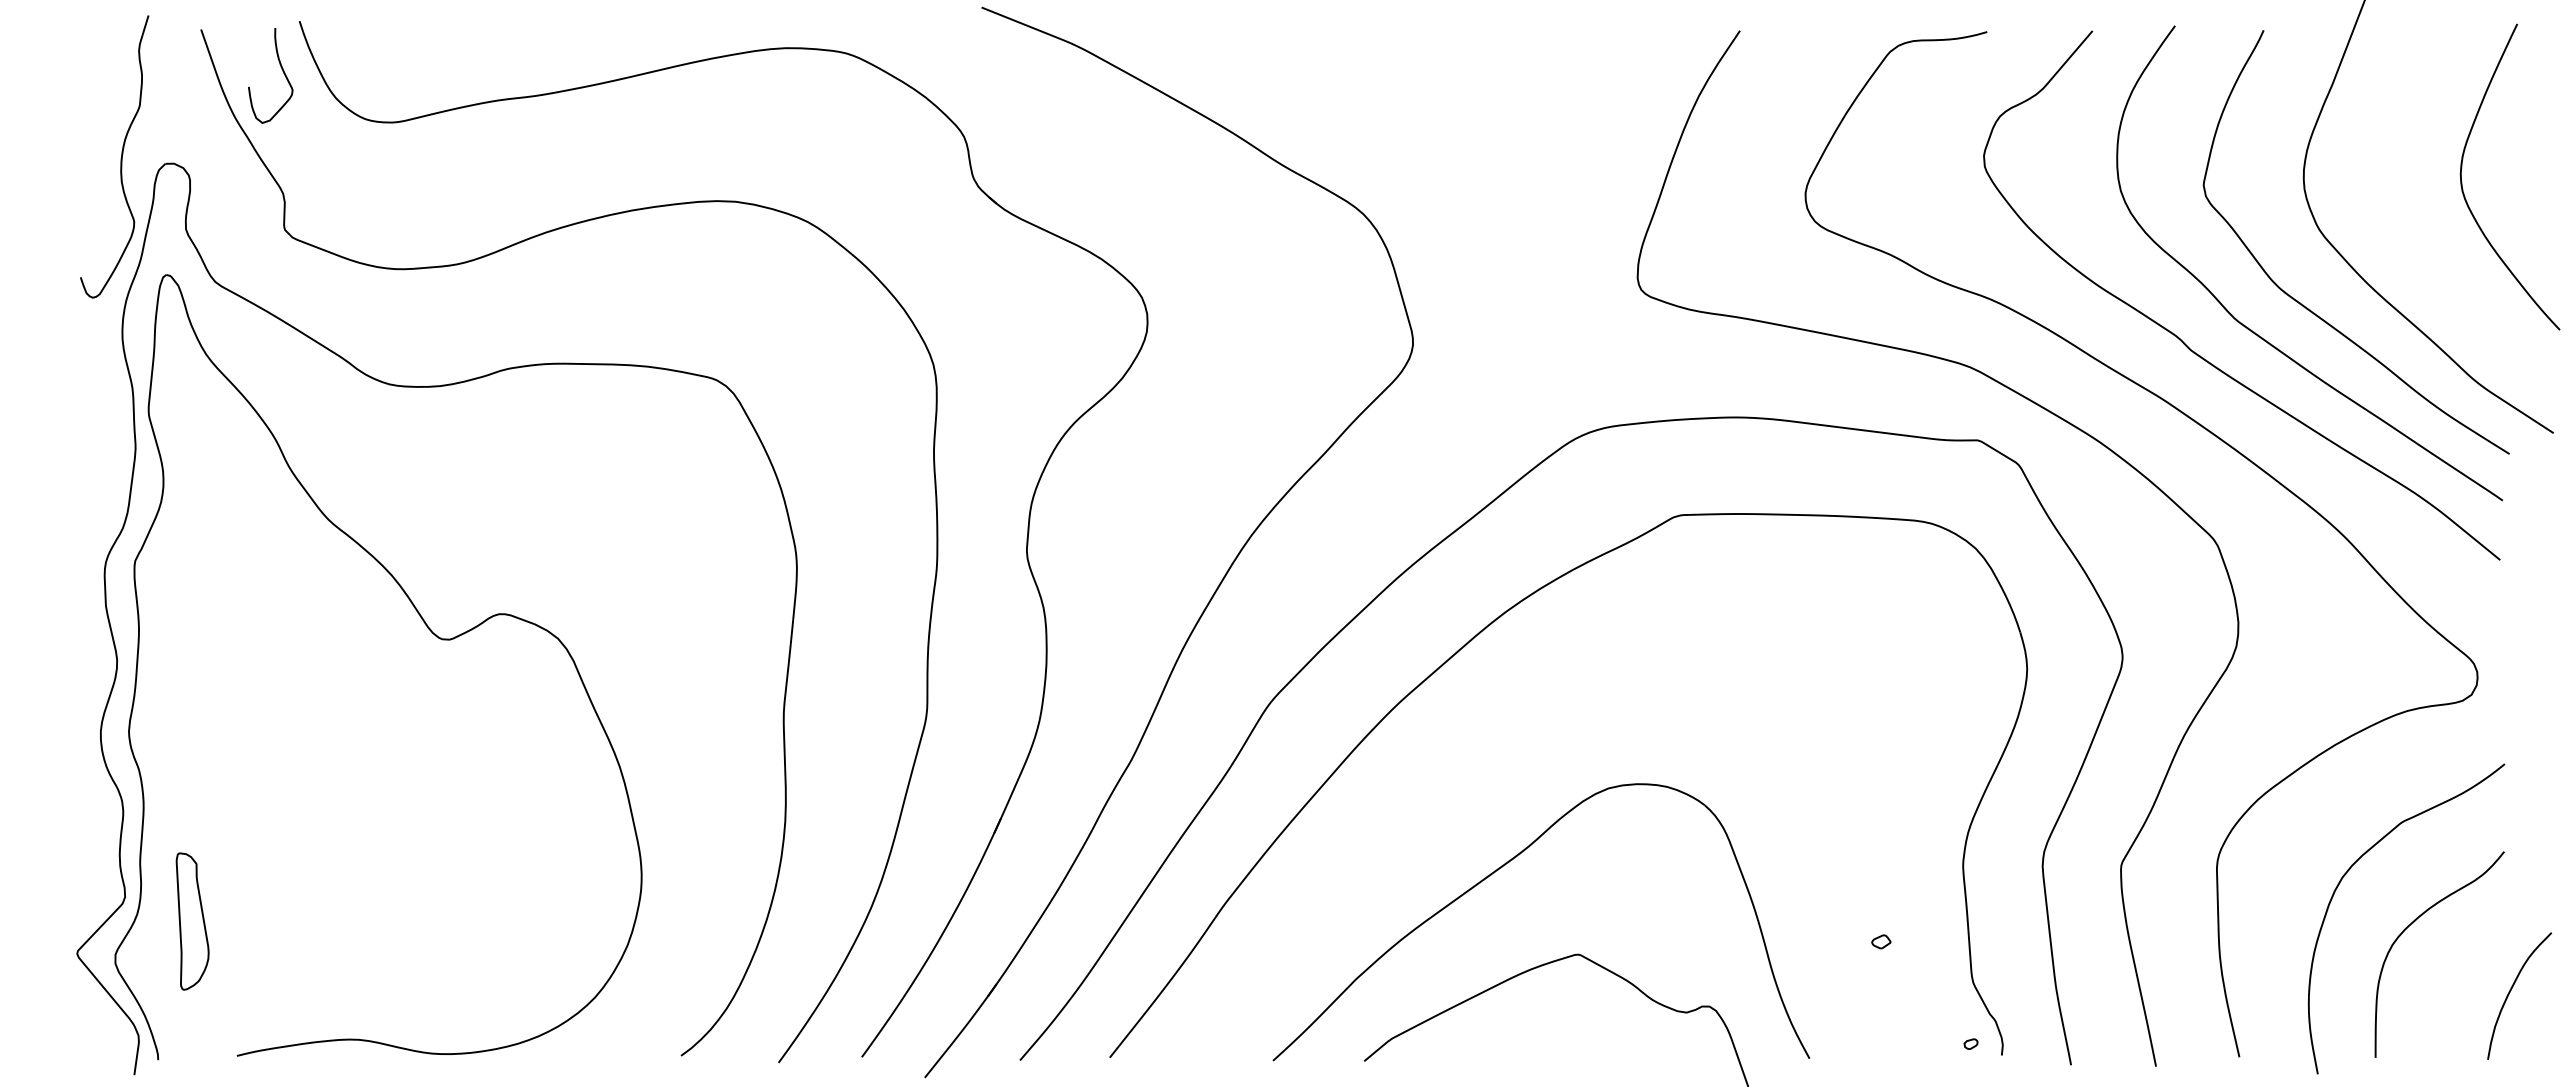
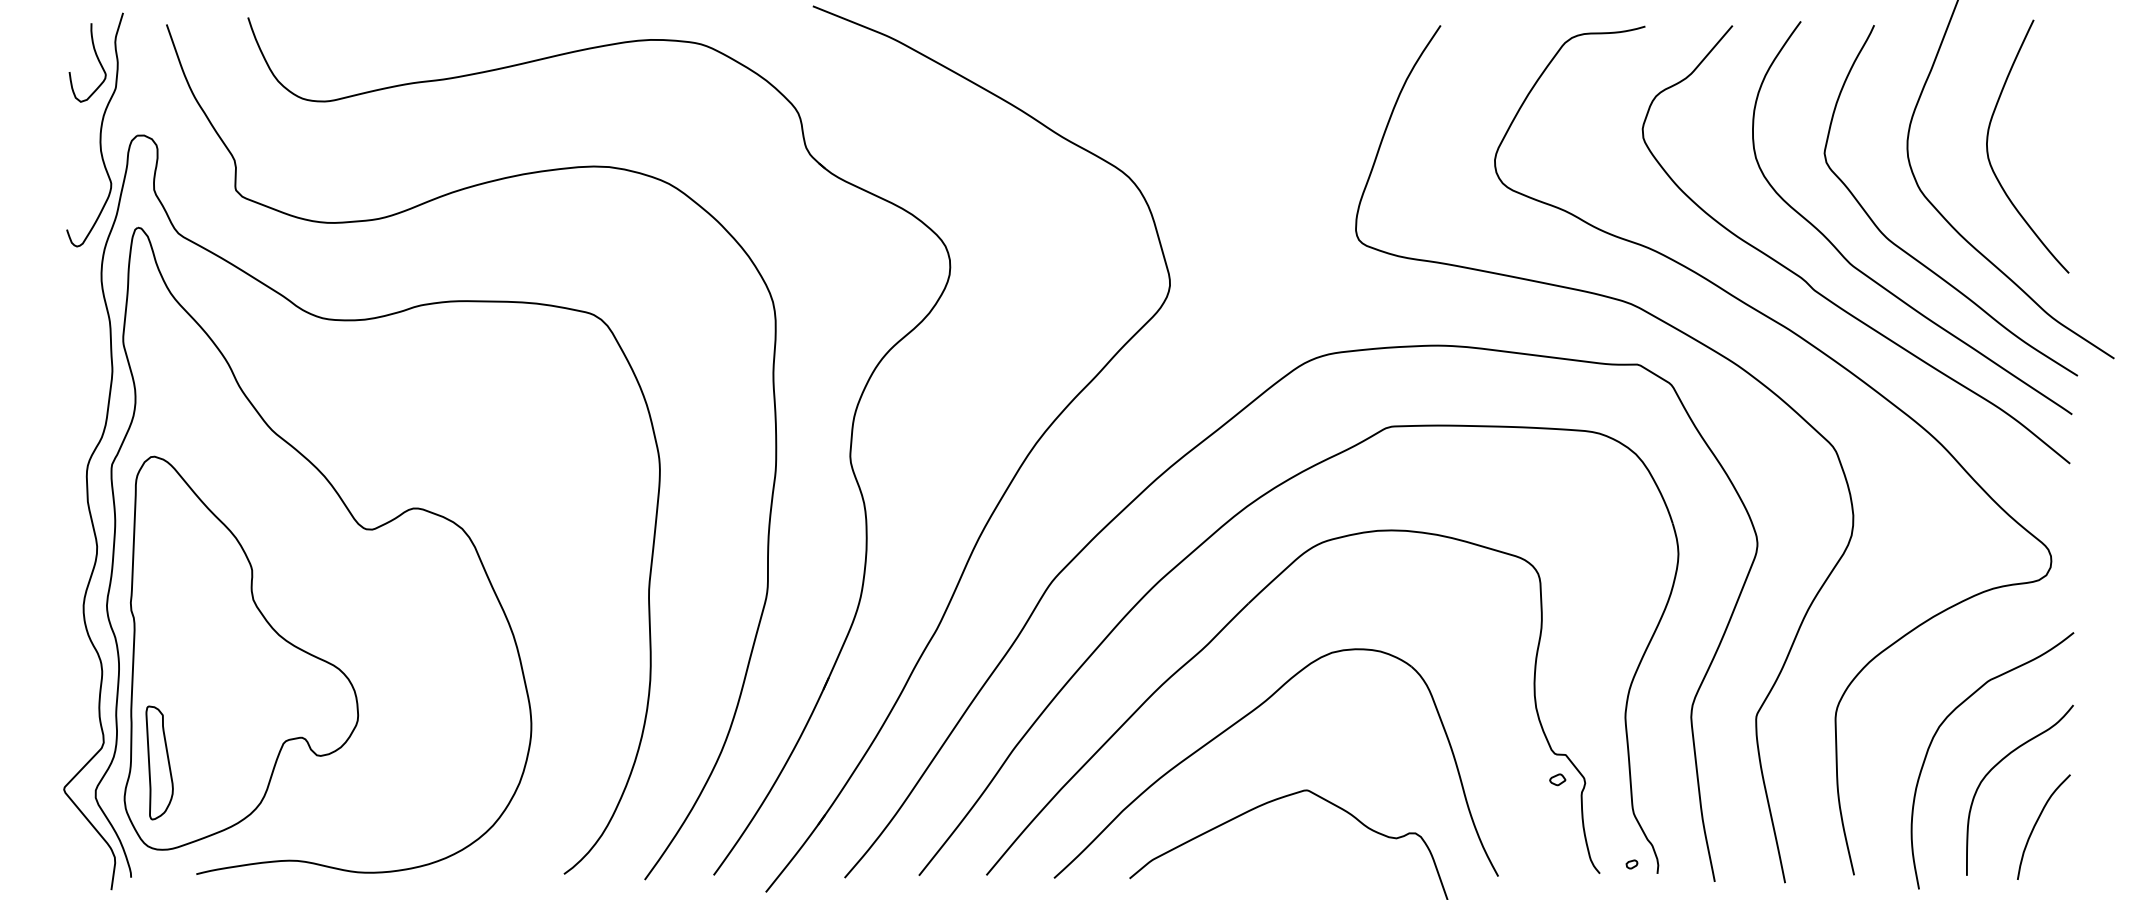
curve: (281, 69) -> (96, 57), moved
curve: (2462, 181) -> (1988, 150), moved
part: (1475, 762) -> (1221, 631), added
part: (291, 788) -> (241, 652), added
curve: (2511, 990) -> (2037, 822), moved

